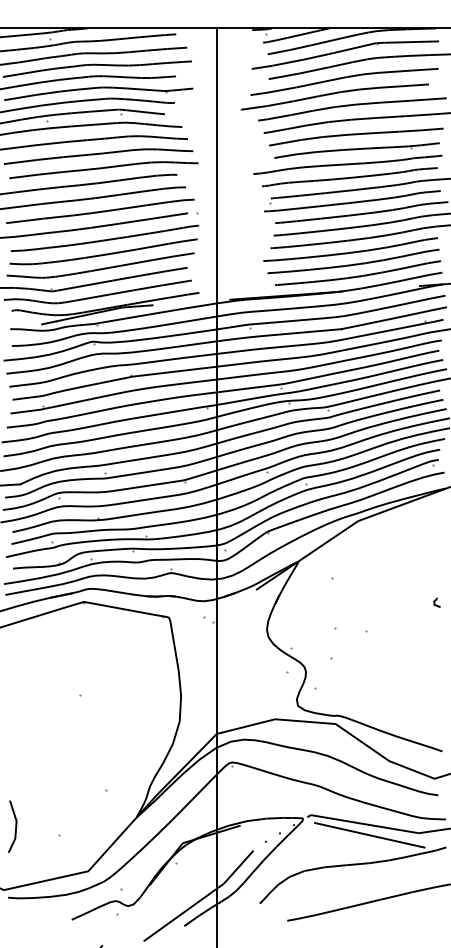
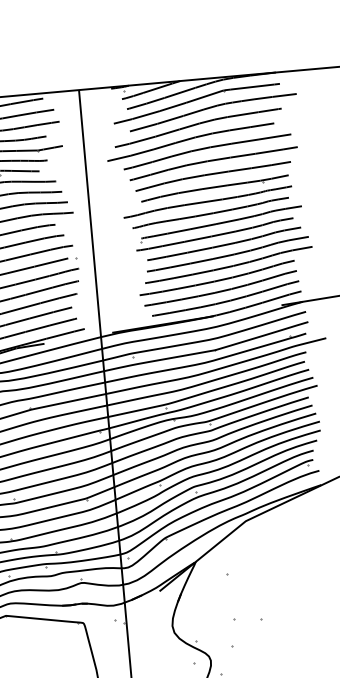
line: (435, 602) -> (321, 588), removed

